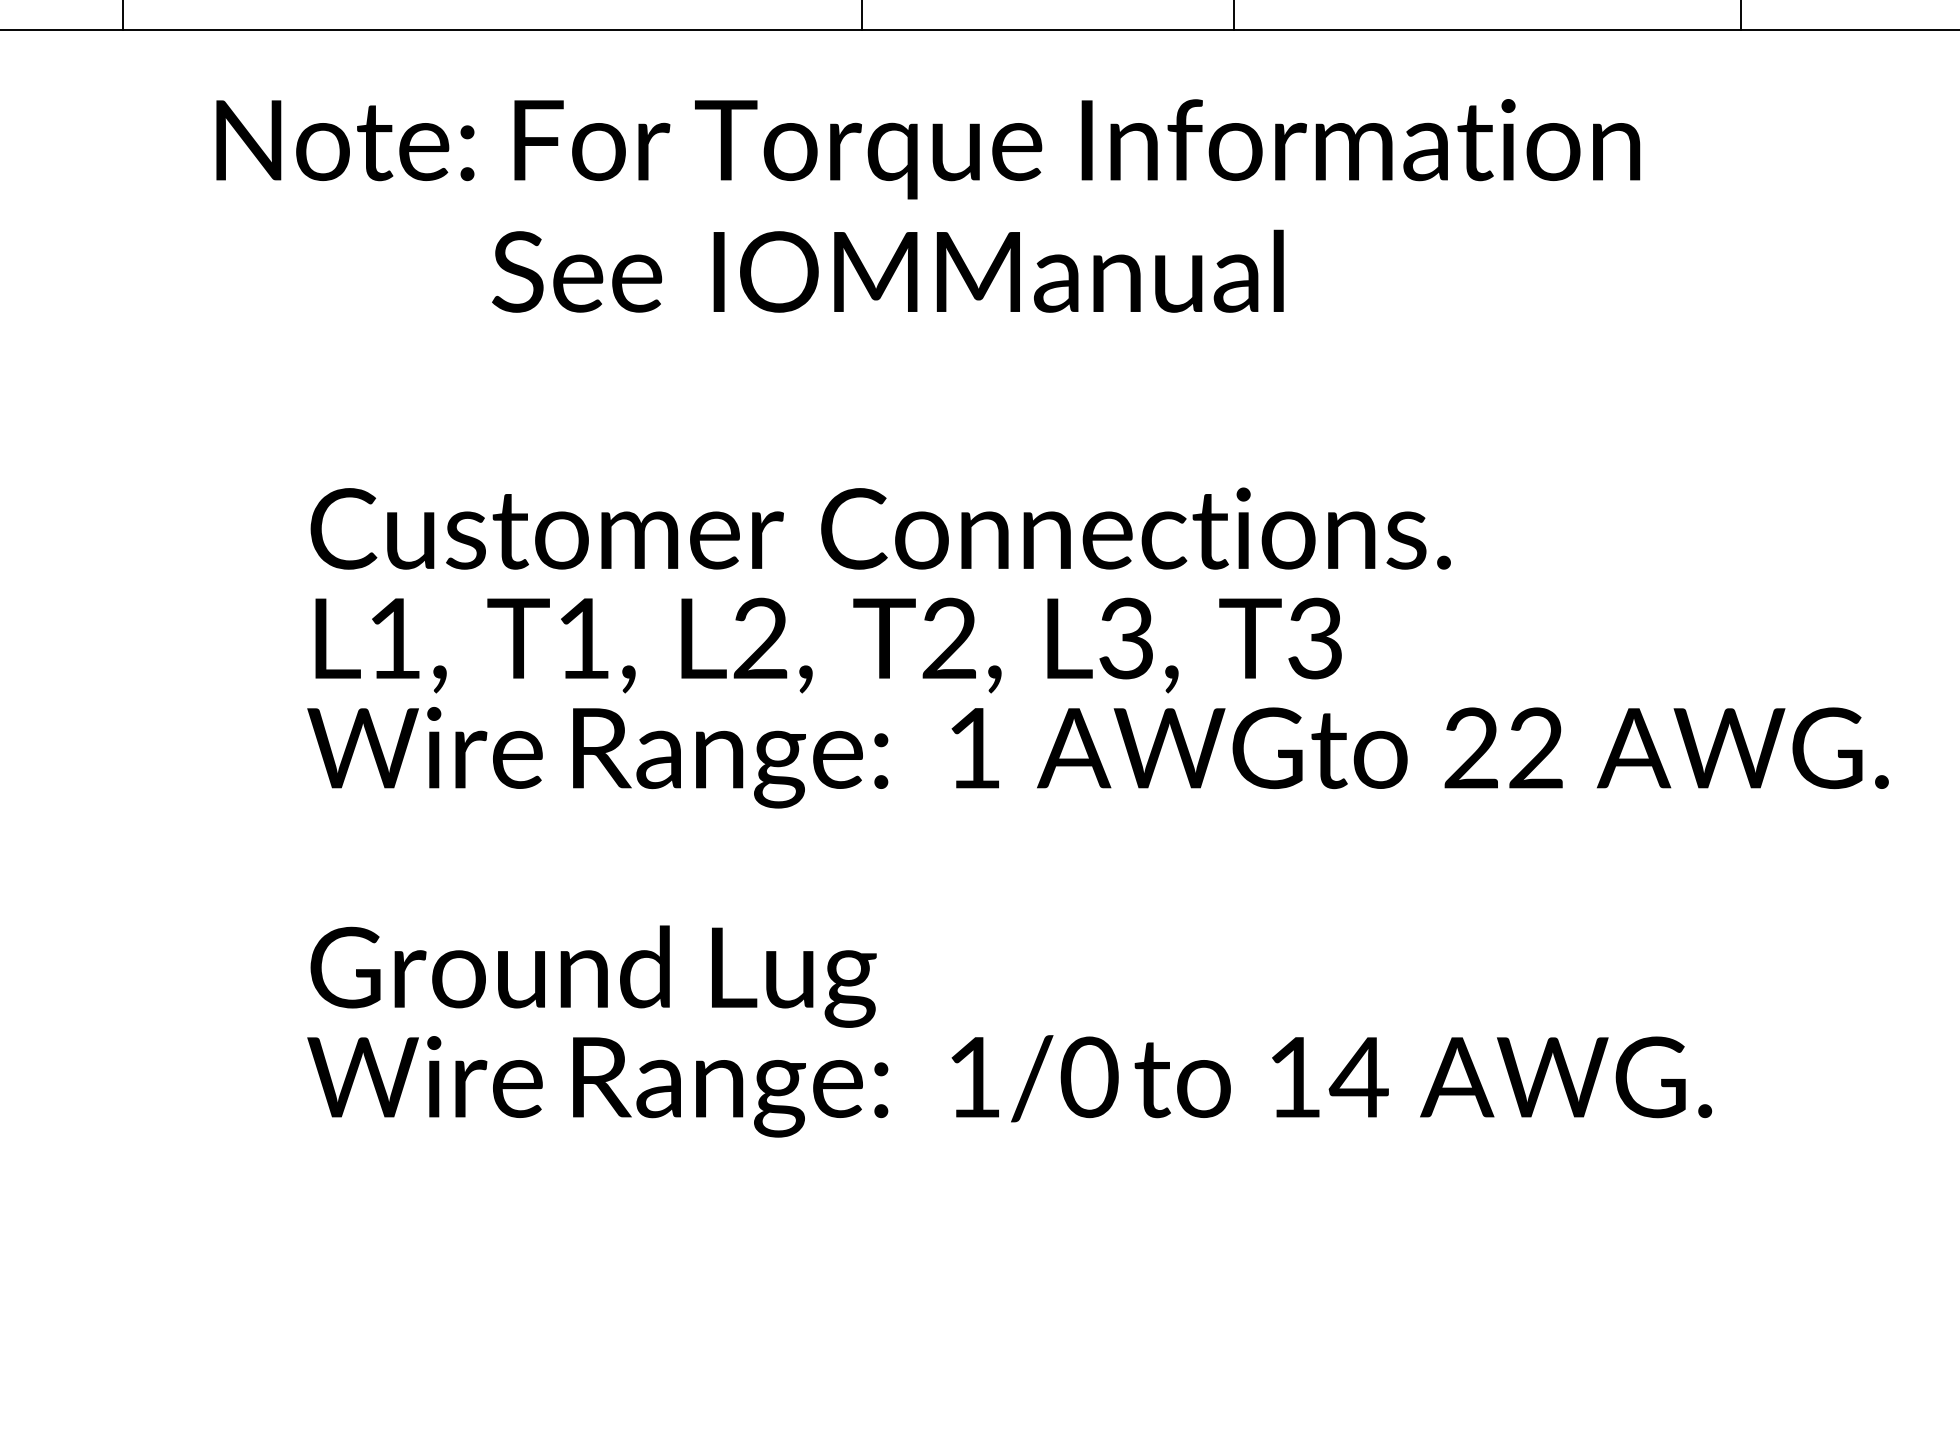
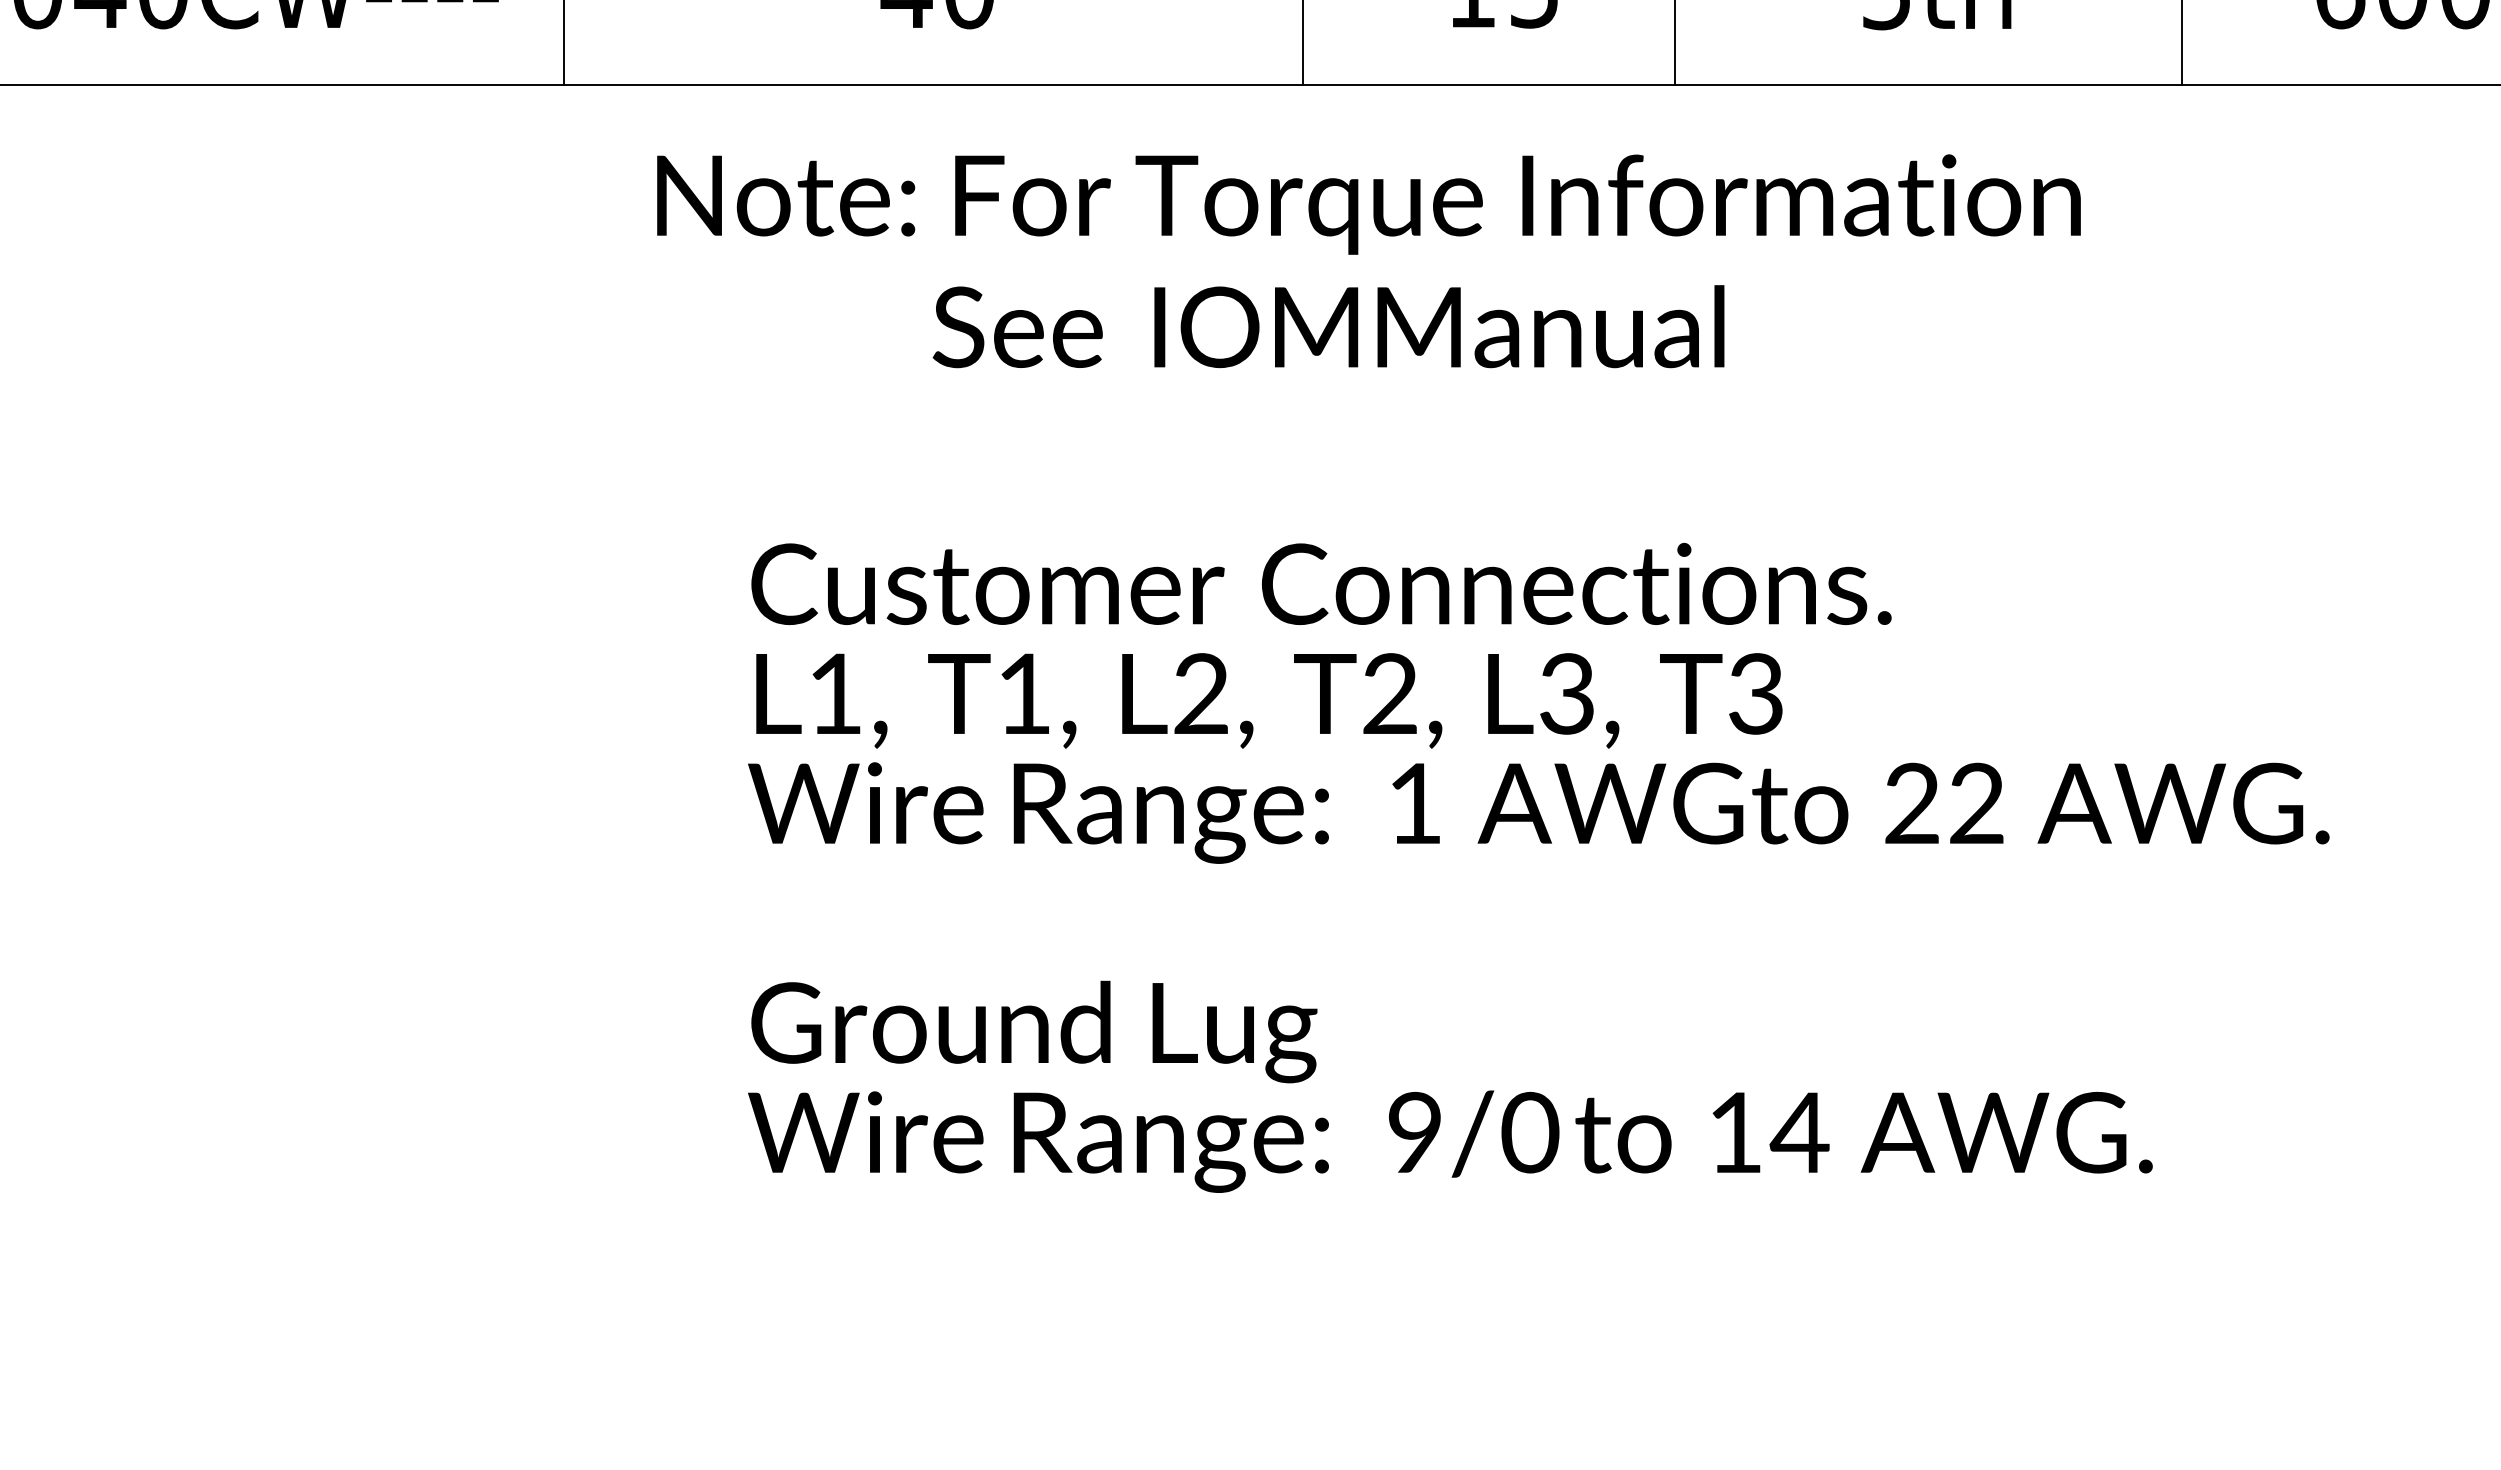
text: (973, 1076) -> (1414, 1131), 1/0 -> 9/0

